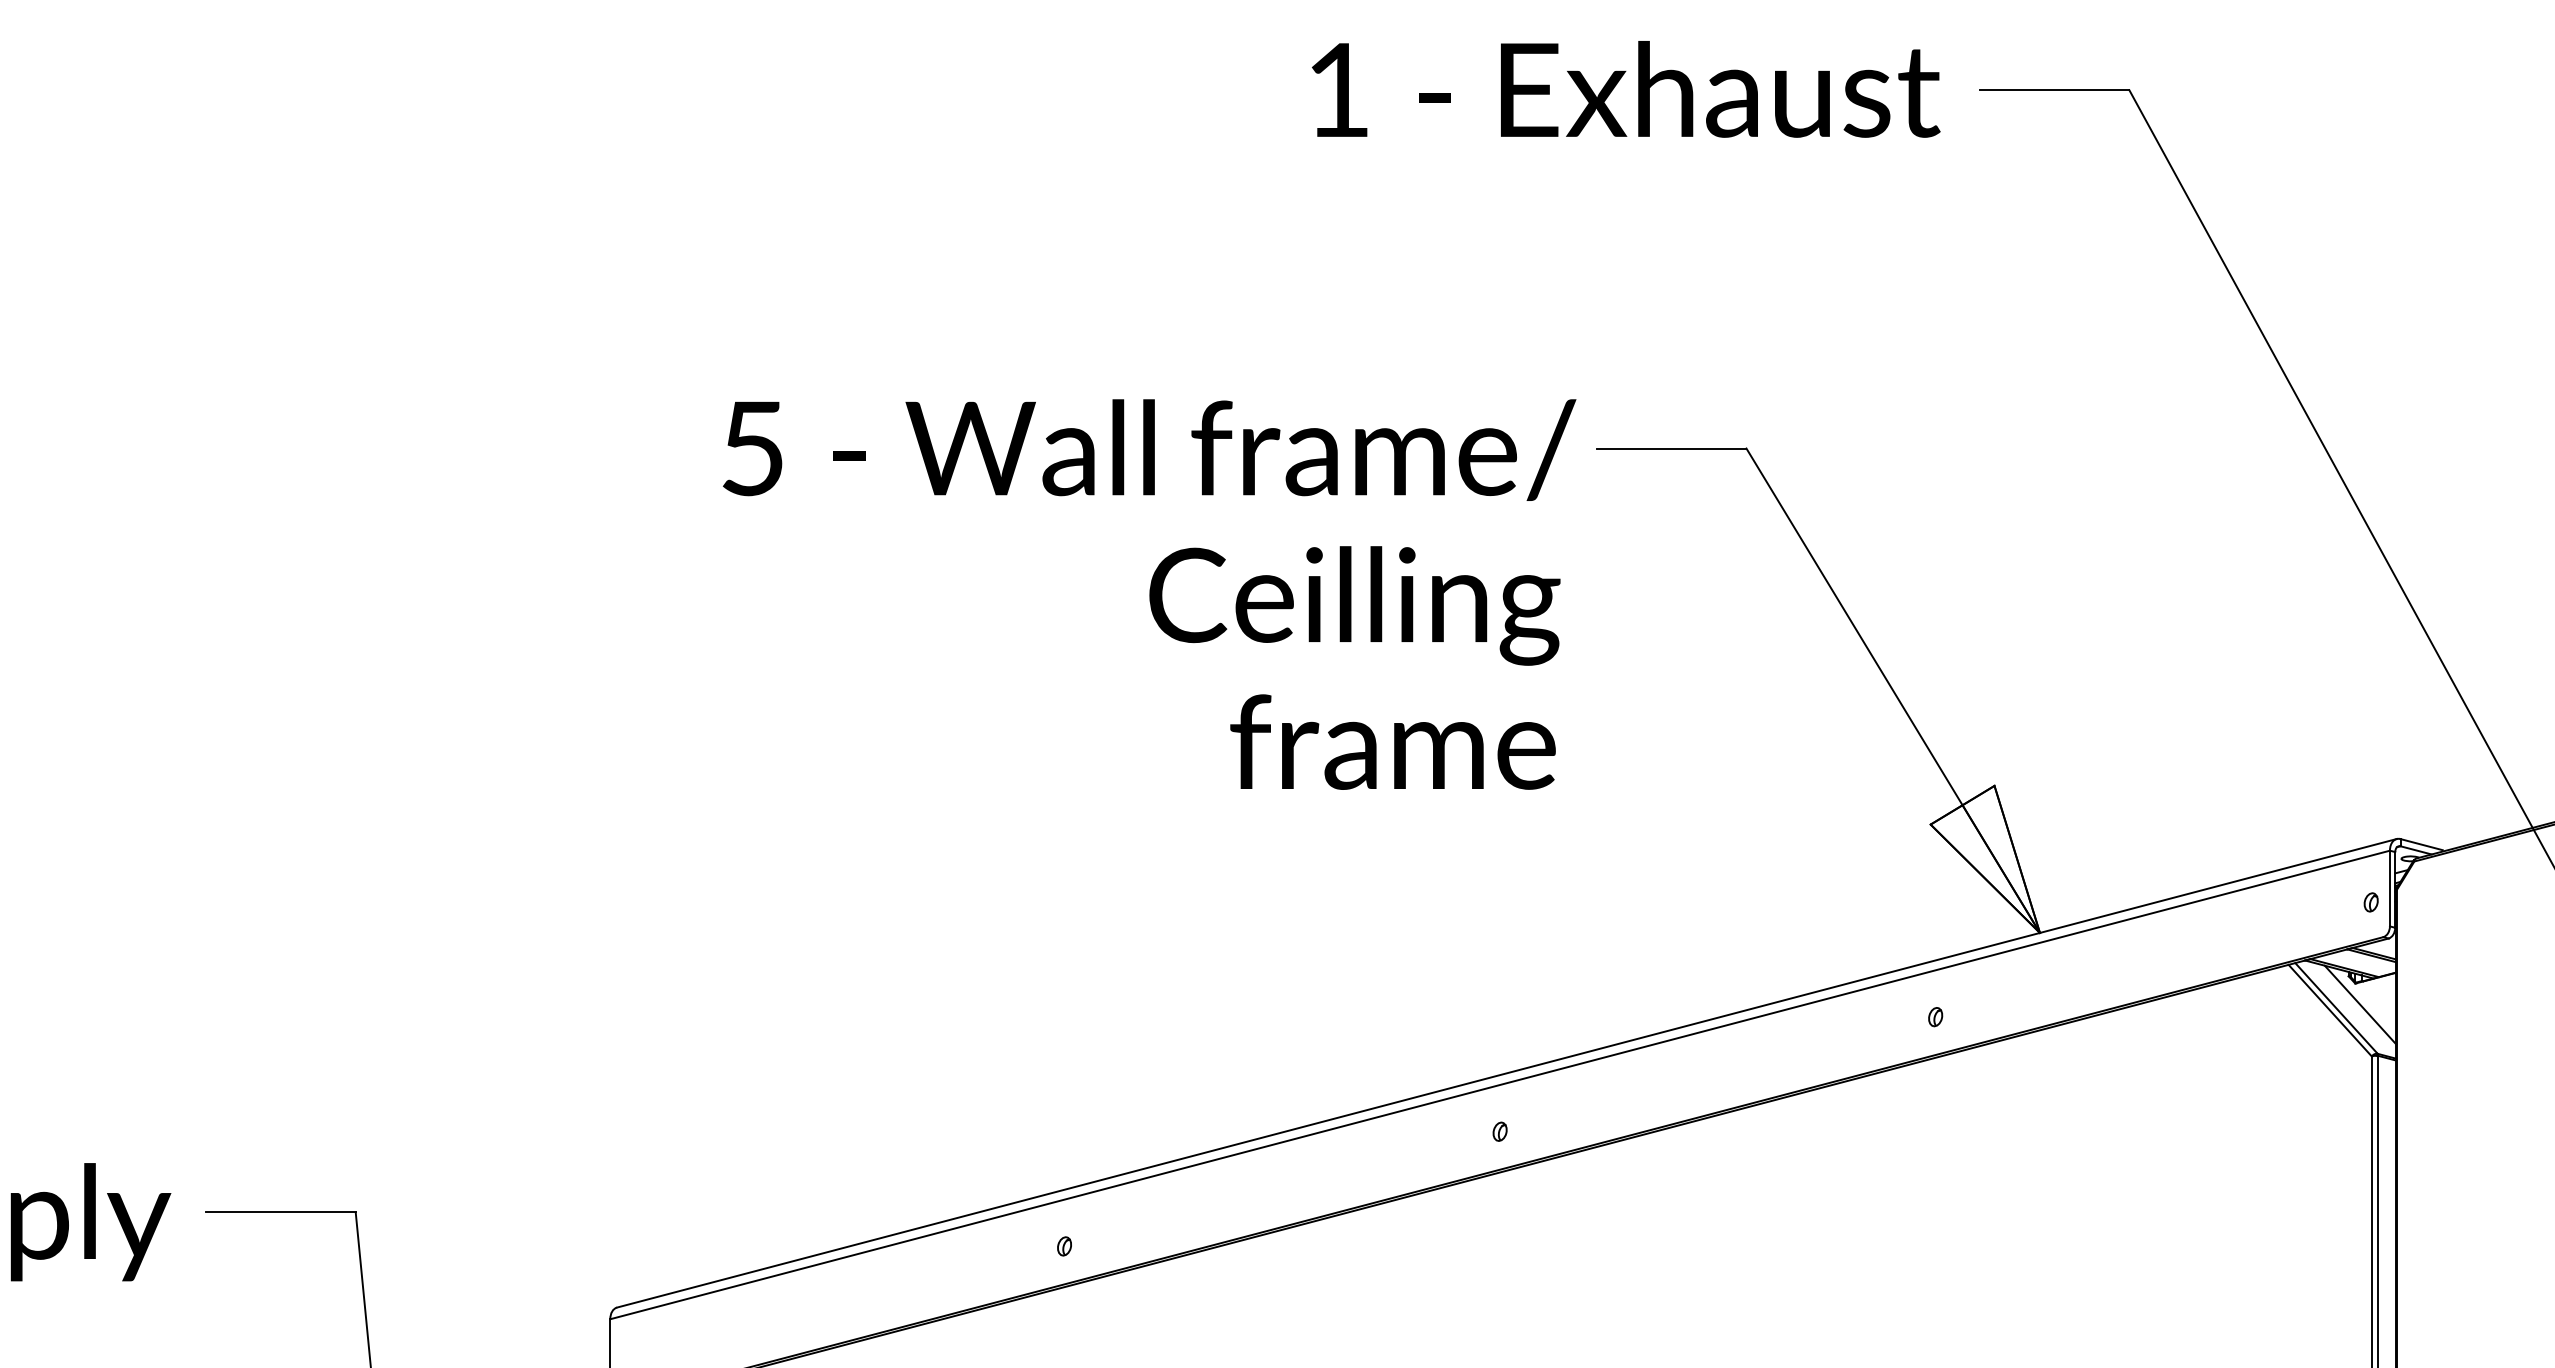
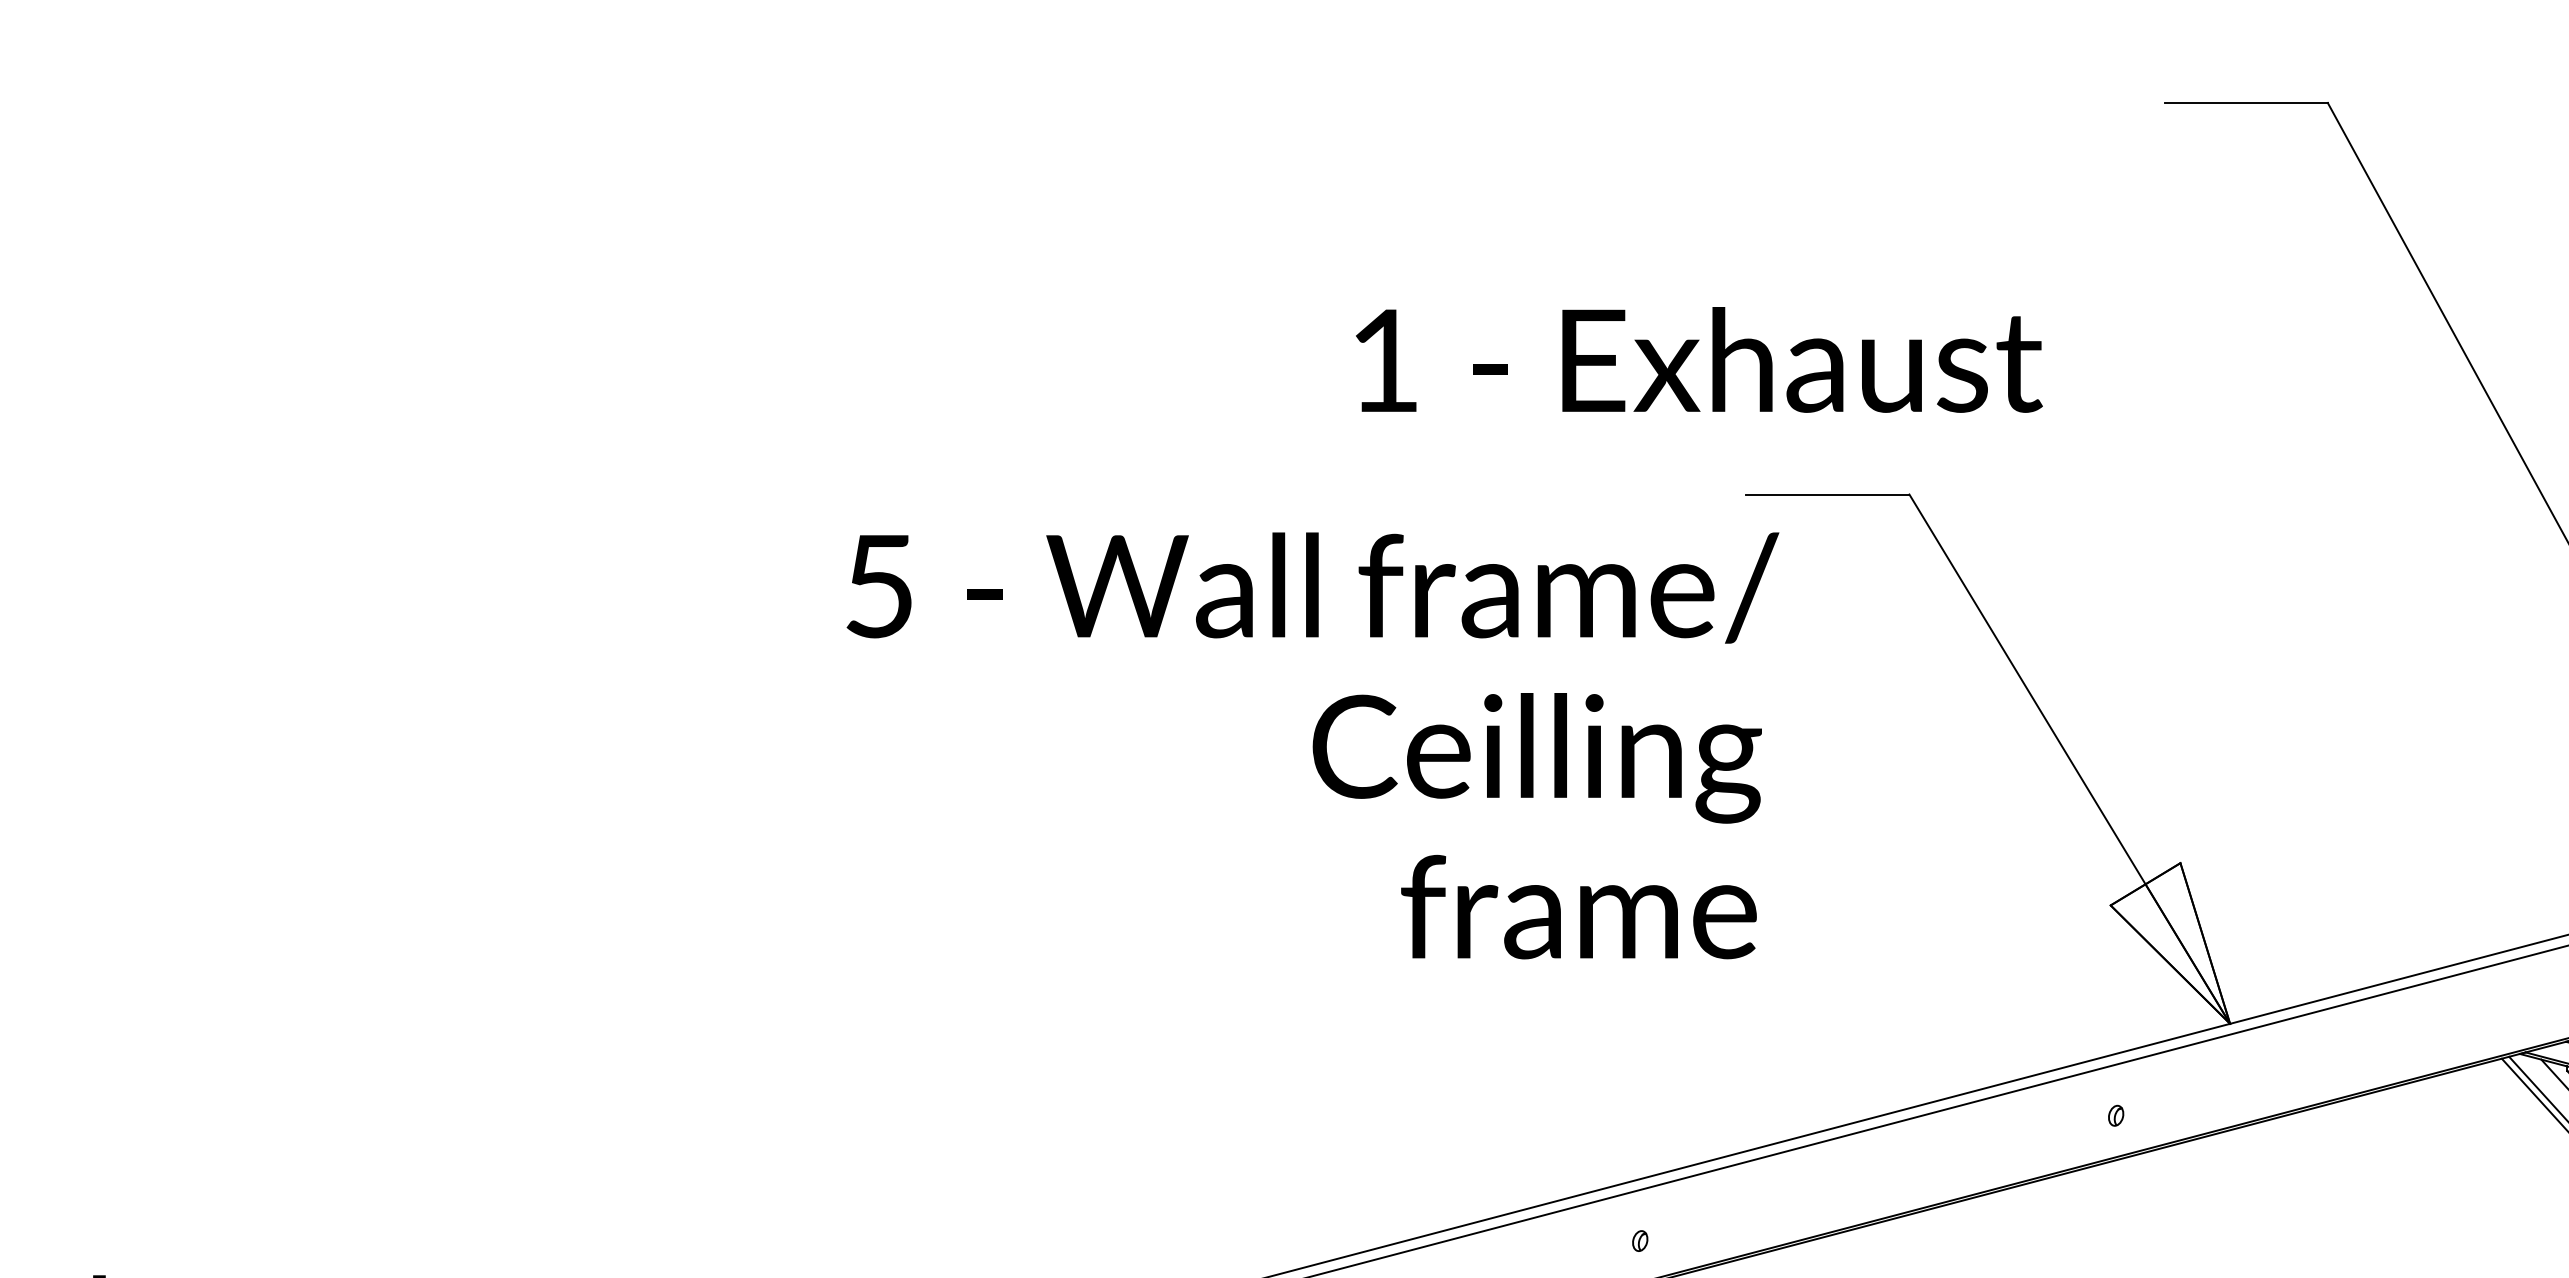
text: (1626, 89) -> (1699, 360), moved
text: (1149, 594) -> (1312, 745), moved

